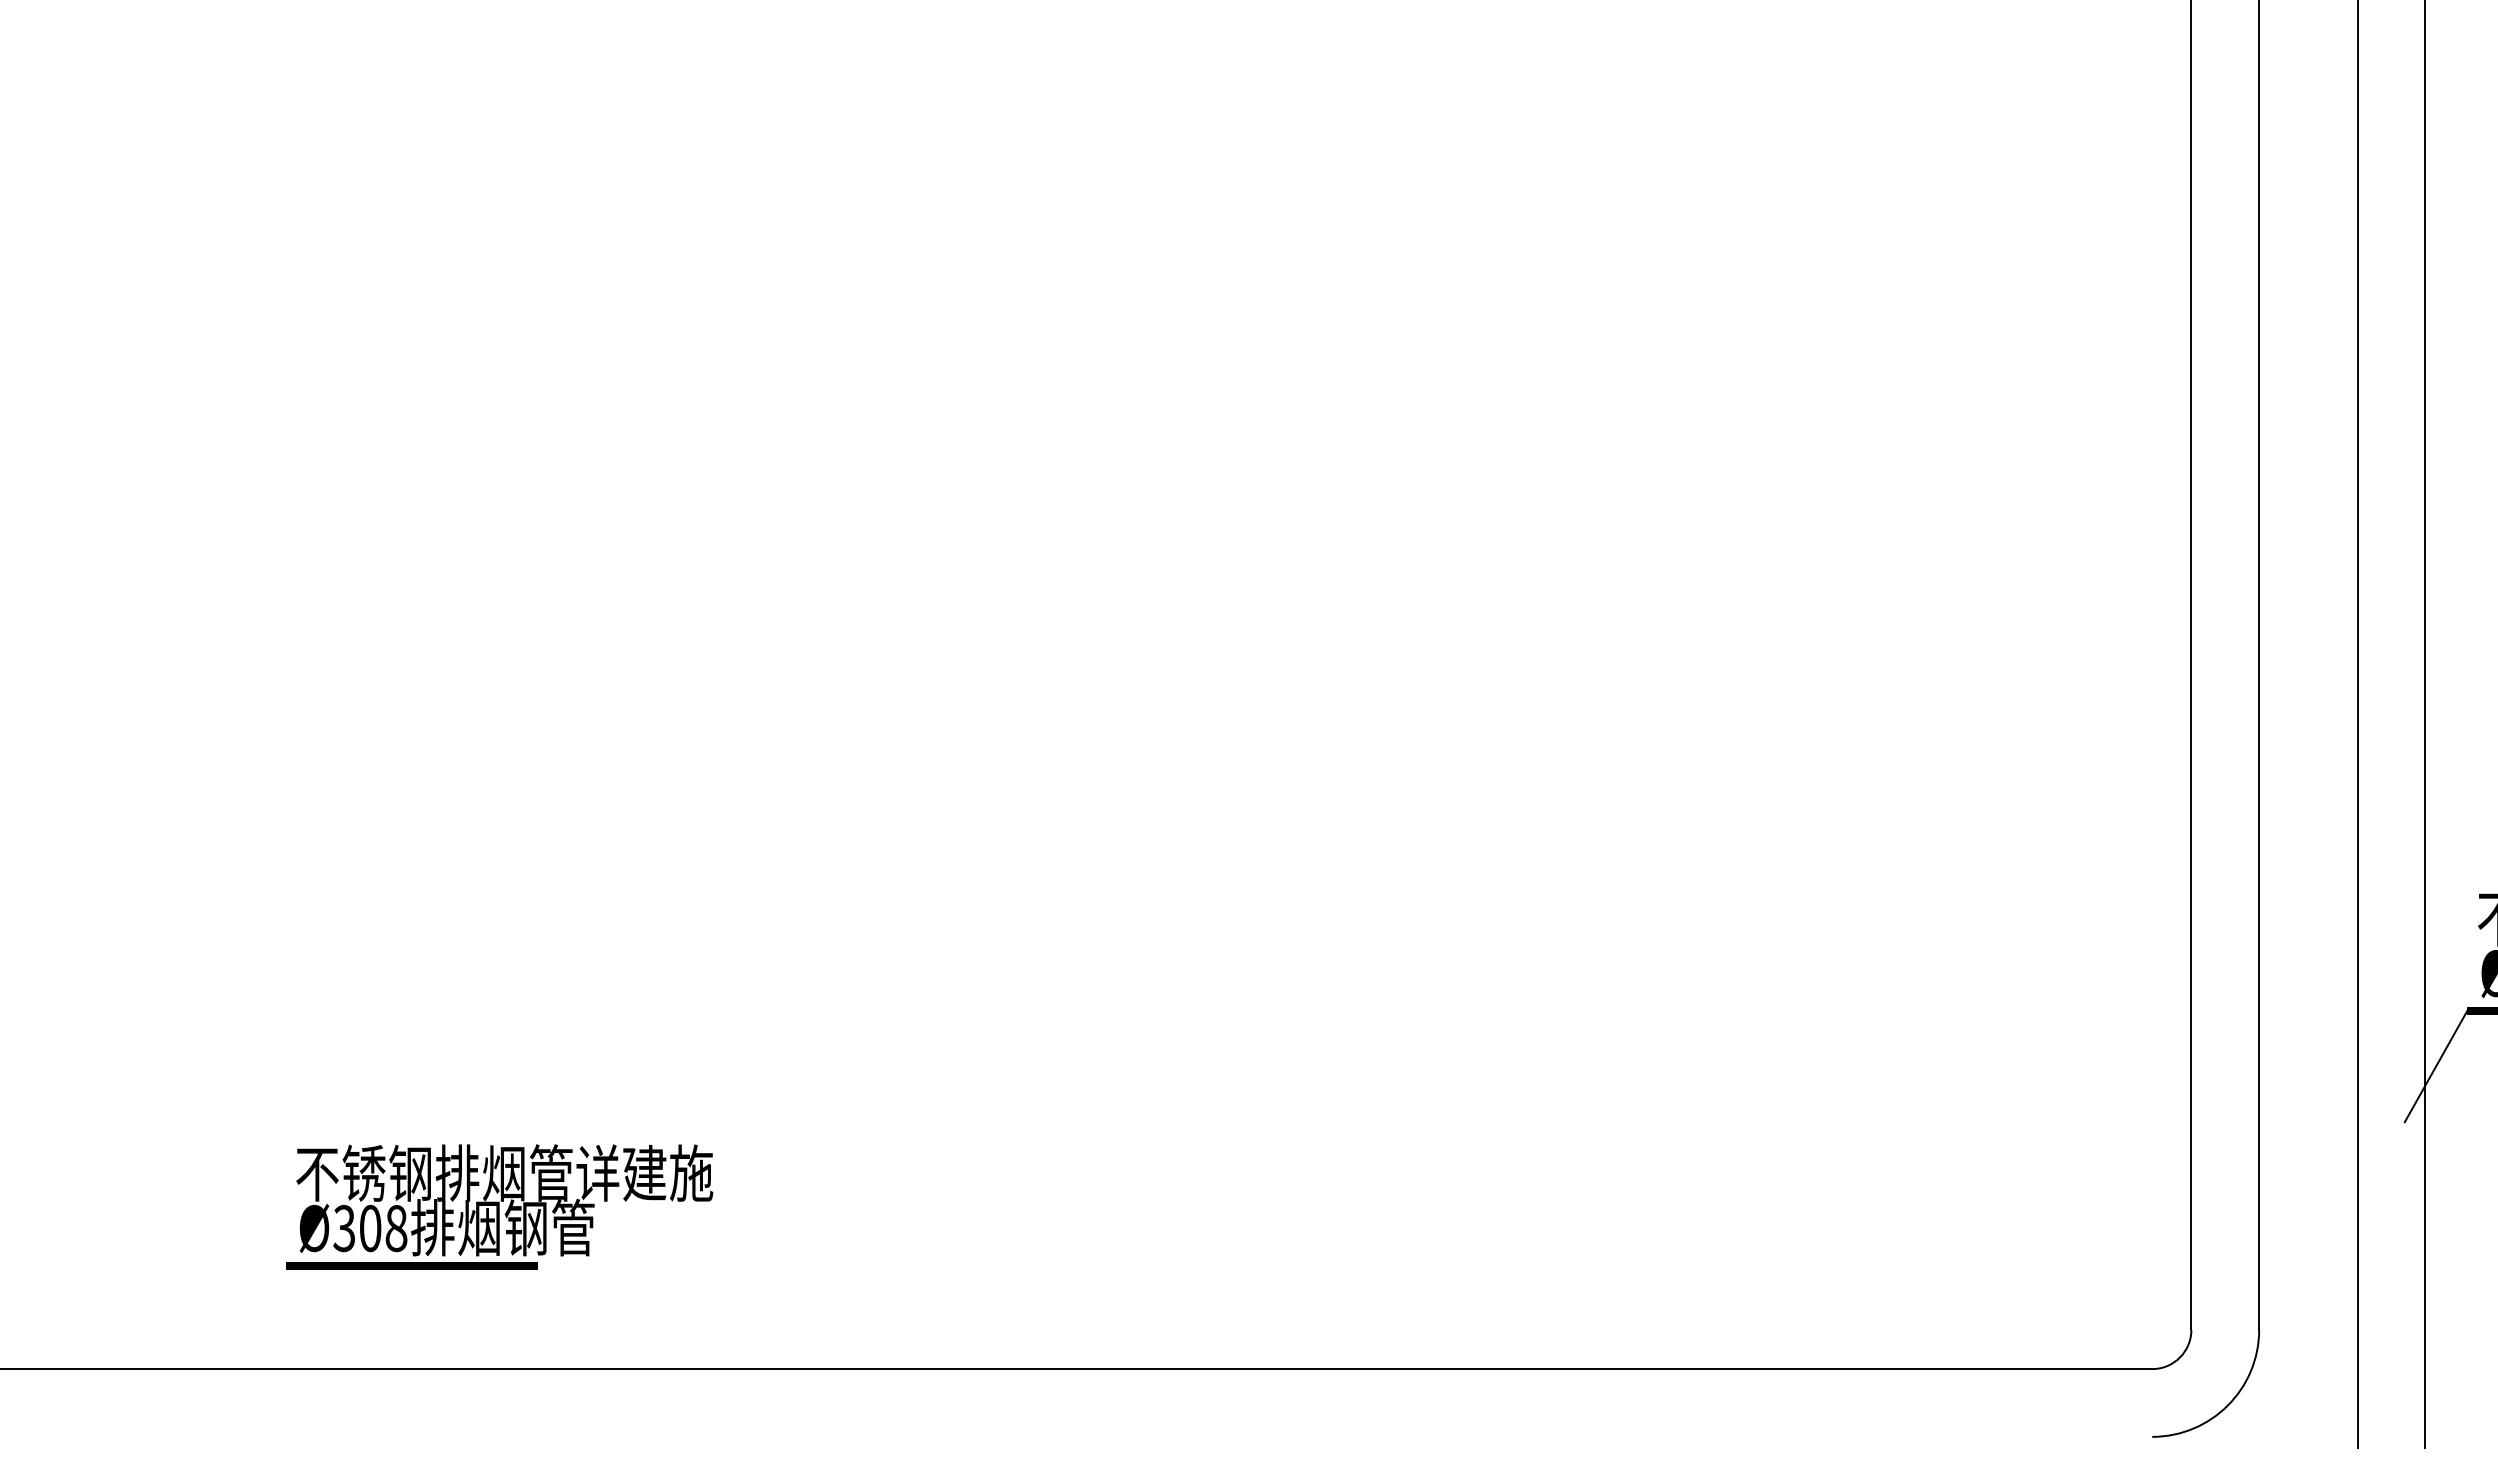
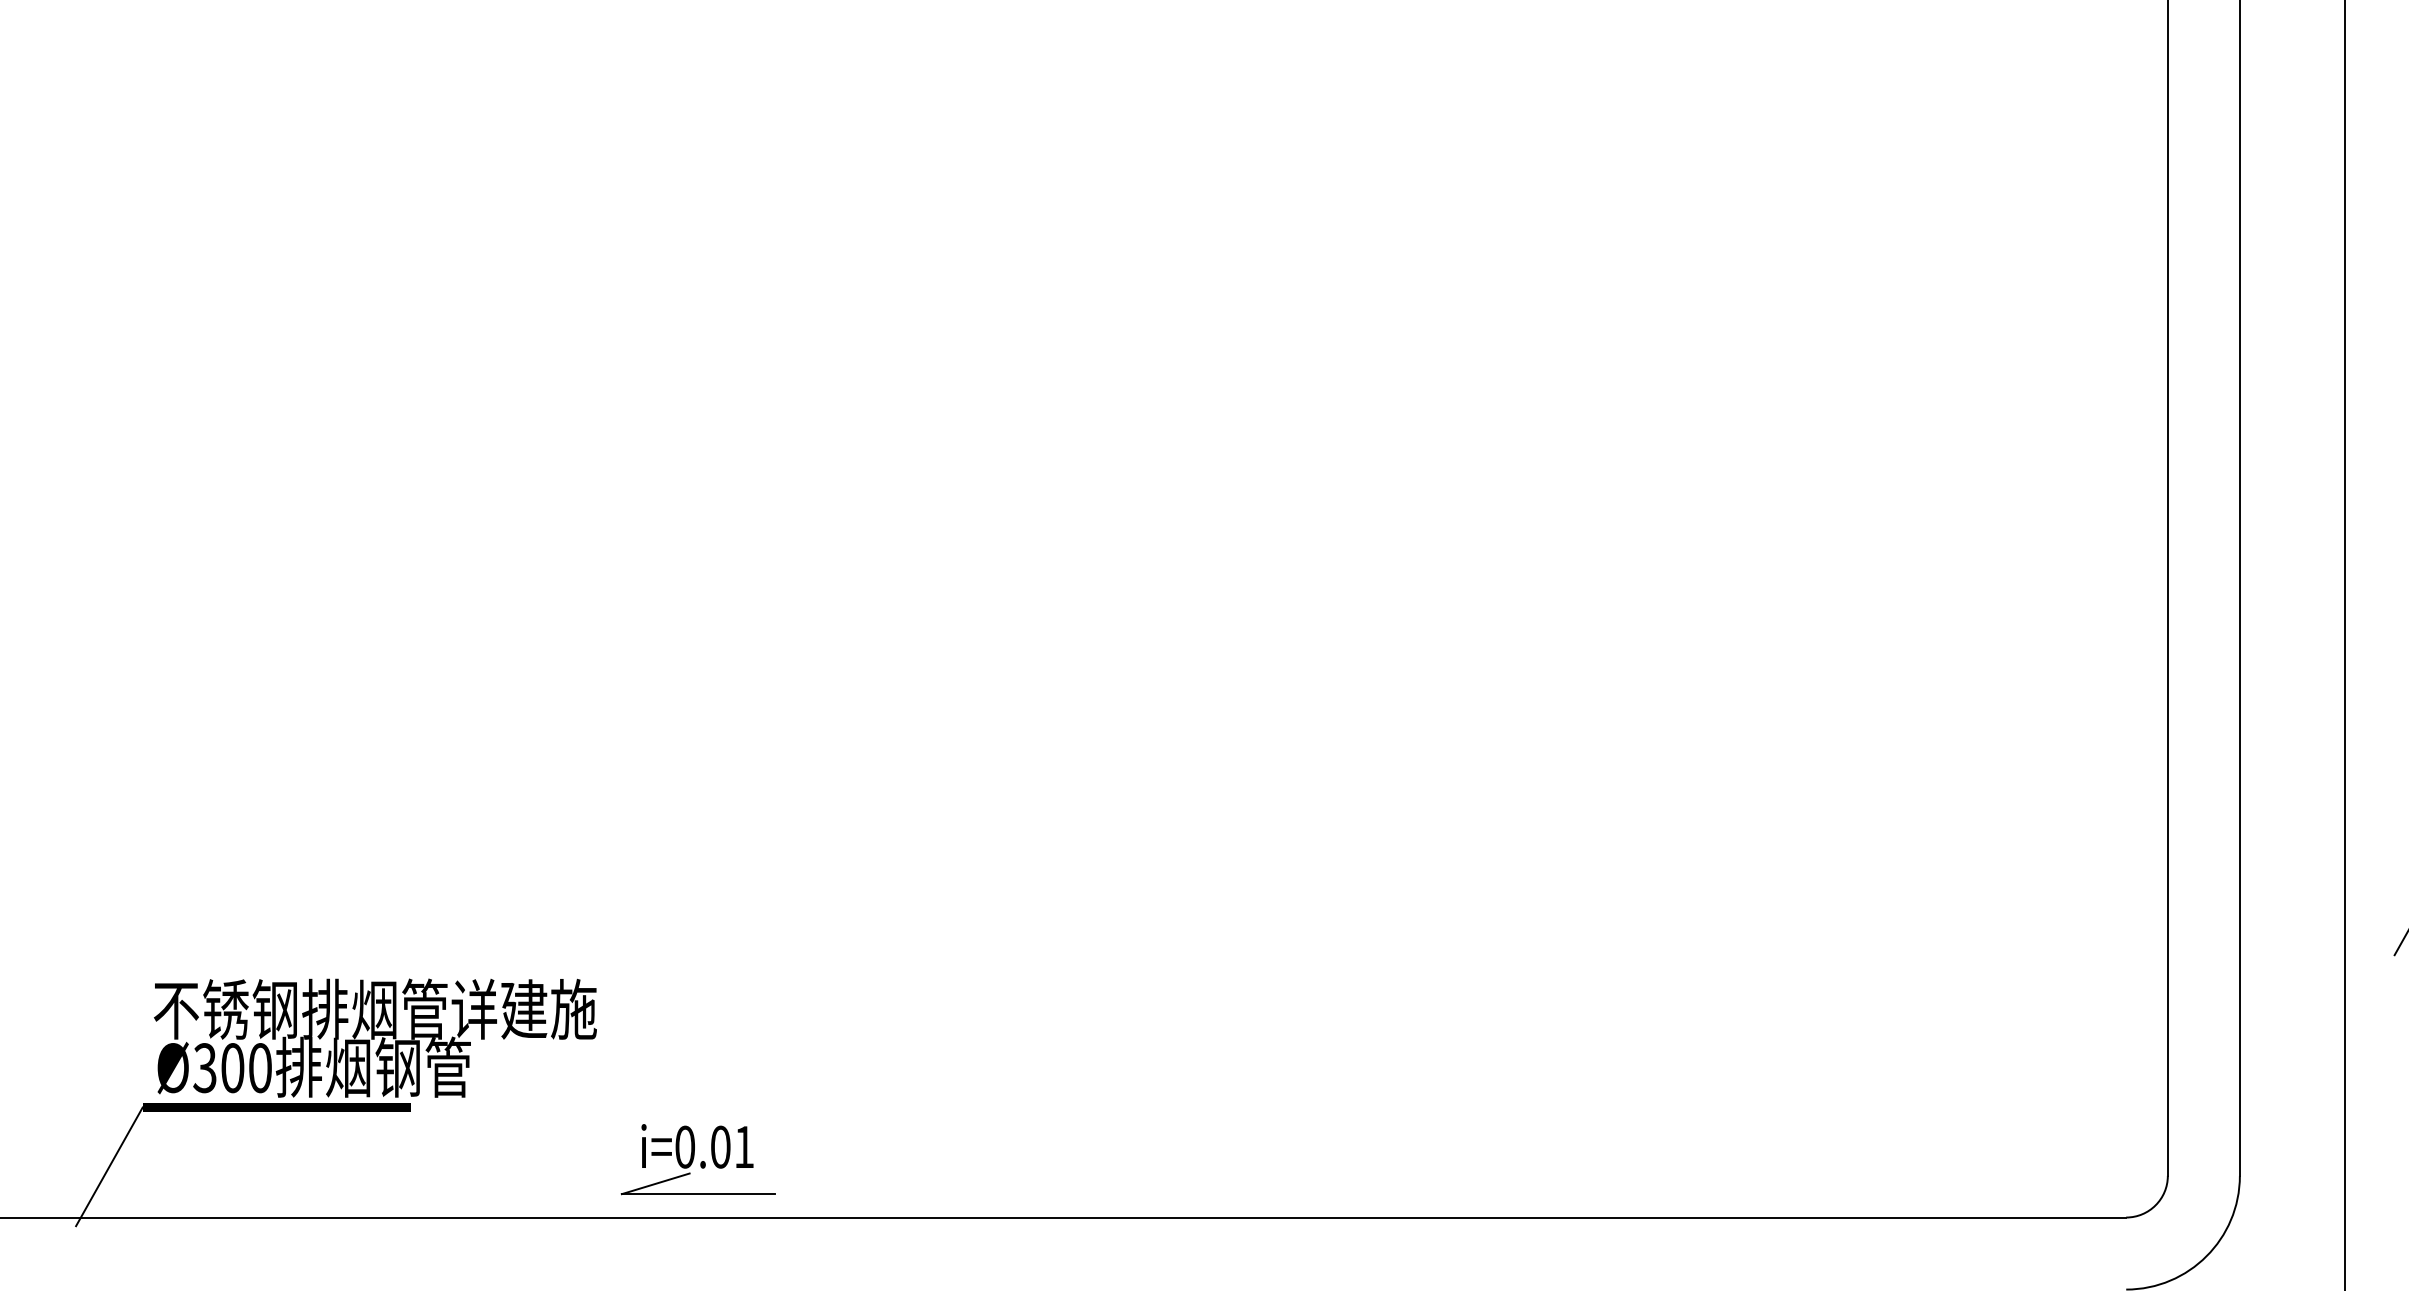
text: (396, 1227) -> (260, 1067), Ø308 -> Ø300
part: (808, 1314) -> (698, 1159), added
line: (254, 1321) -> (109, 1166), added

